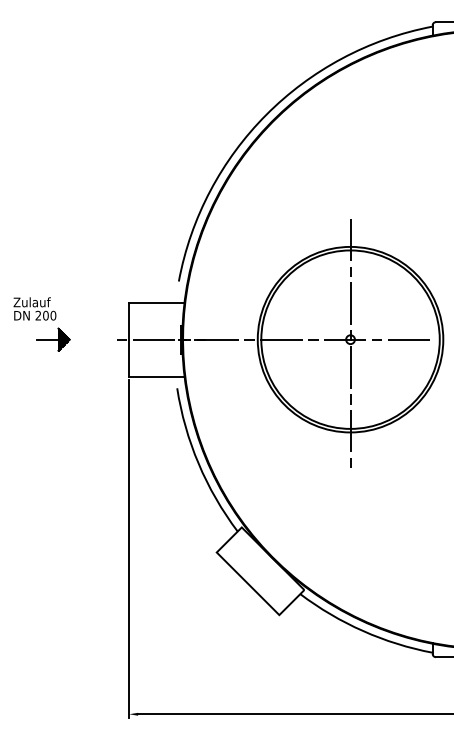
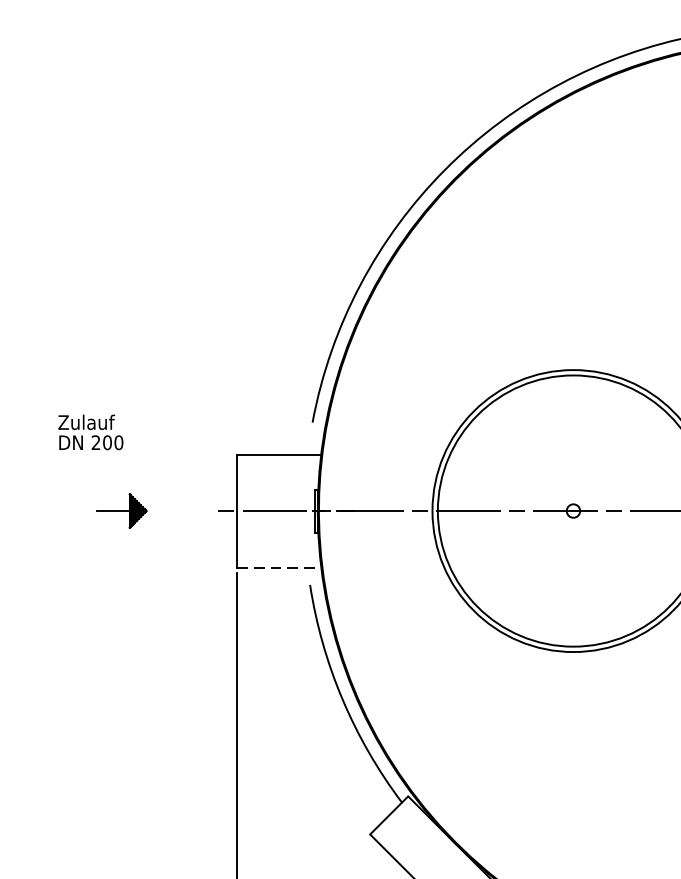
text: (34, 308) -> (90, 431), moved
line: (350, 343) -> (573, 516), removed
line: (156, 376) -> (278, 567), solid -> dashed

